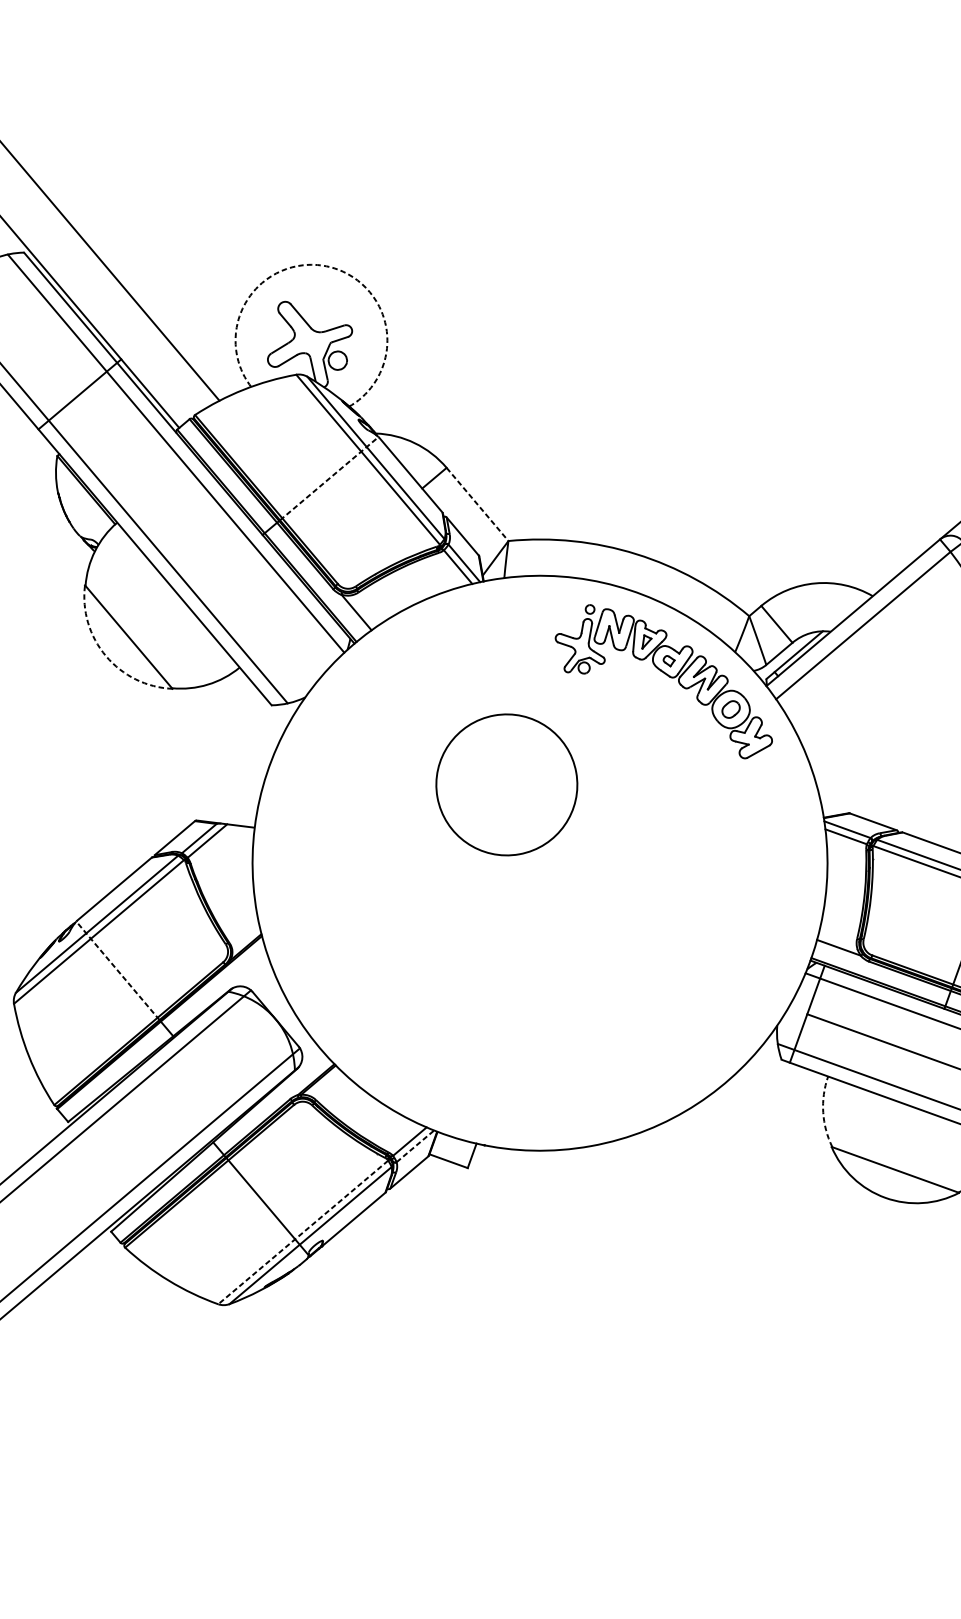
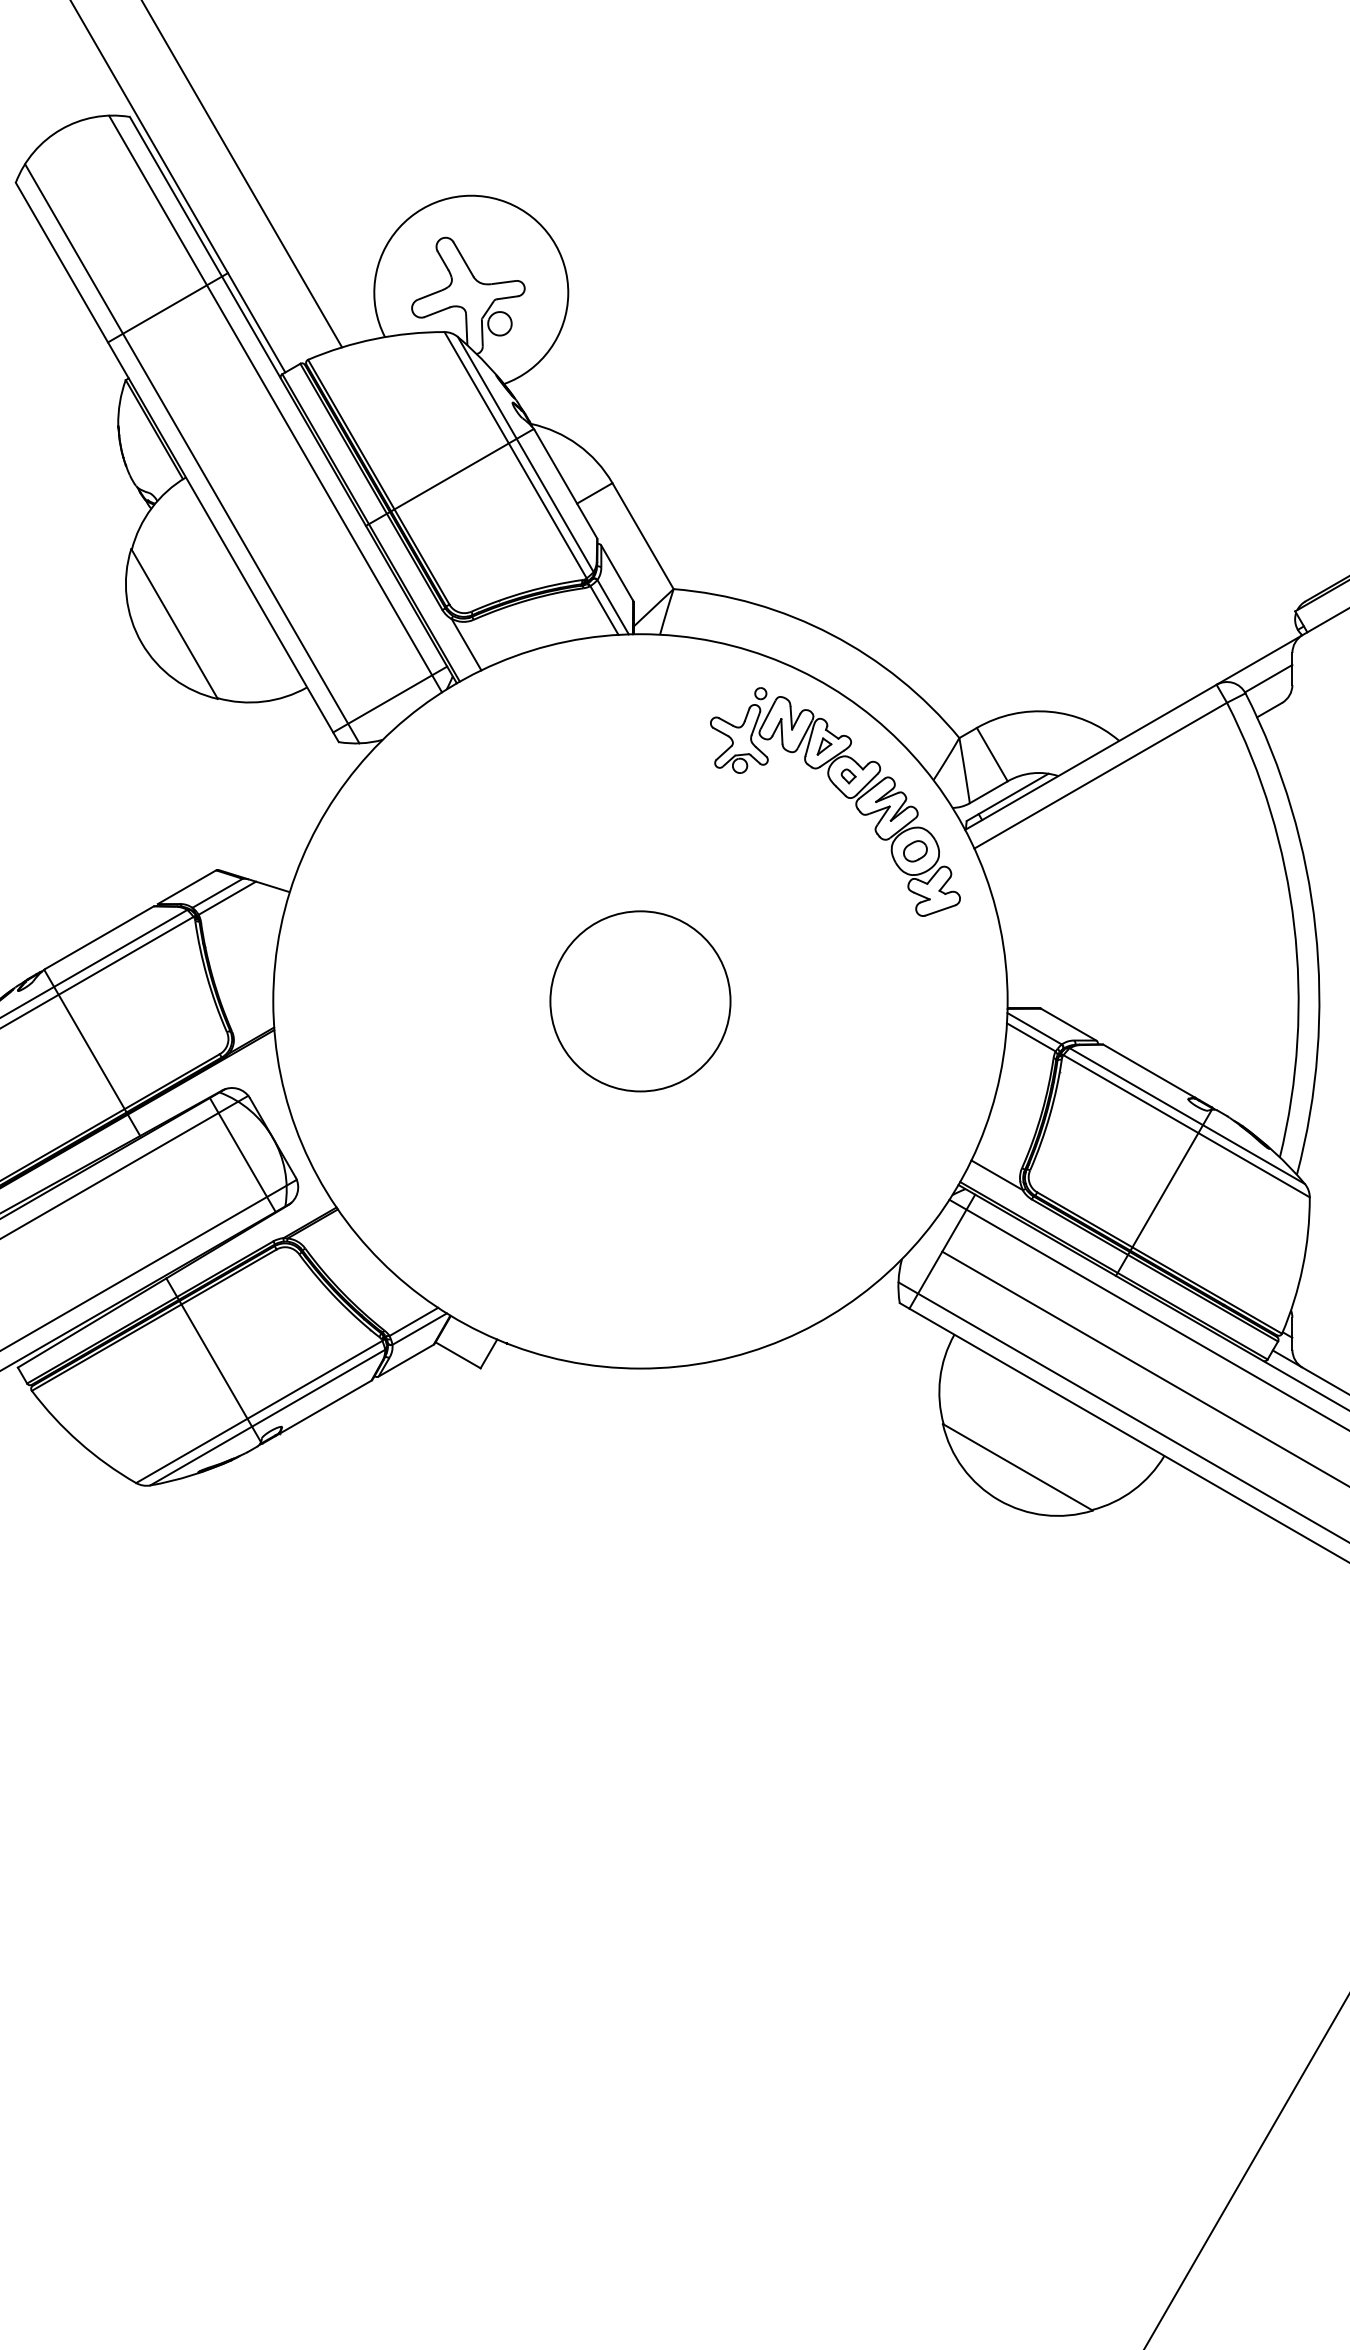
arc: (326, 266) -> (506, 202), dashed -> solid
line: (329, 478) -> (462, 469), dashed -> solid
line: (477, 504) -> (643, 536), dashed -> solid
arc: (105, 655) -> (141, 642), dashed -> solid
line: (305, 665) -> (390, 699), added
circle: (506, 785) -> (640, 1001), moved
line: (117, 970) -> (85, 1040), dashed -> solid
line: (254, 1037) -> (242, 1155), added
arc: (823, 1112) -> (940, 1378), dashed -> solid
line: (415, 1145) -> (420, 1328), dashed -> solid
line: (302, 1232) -> (258, 1412), dashed -> solid

